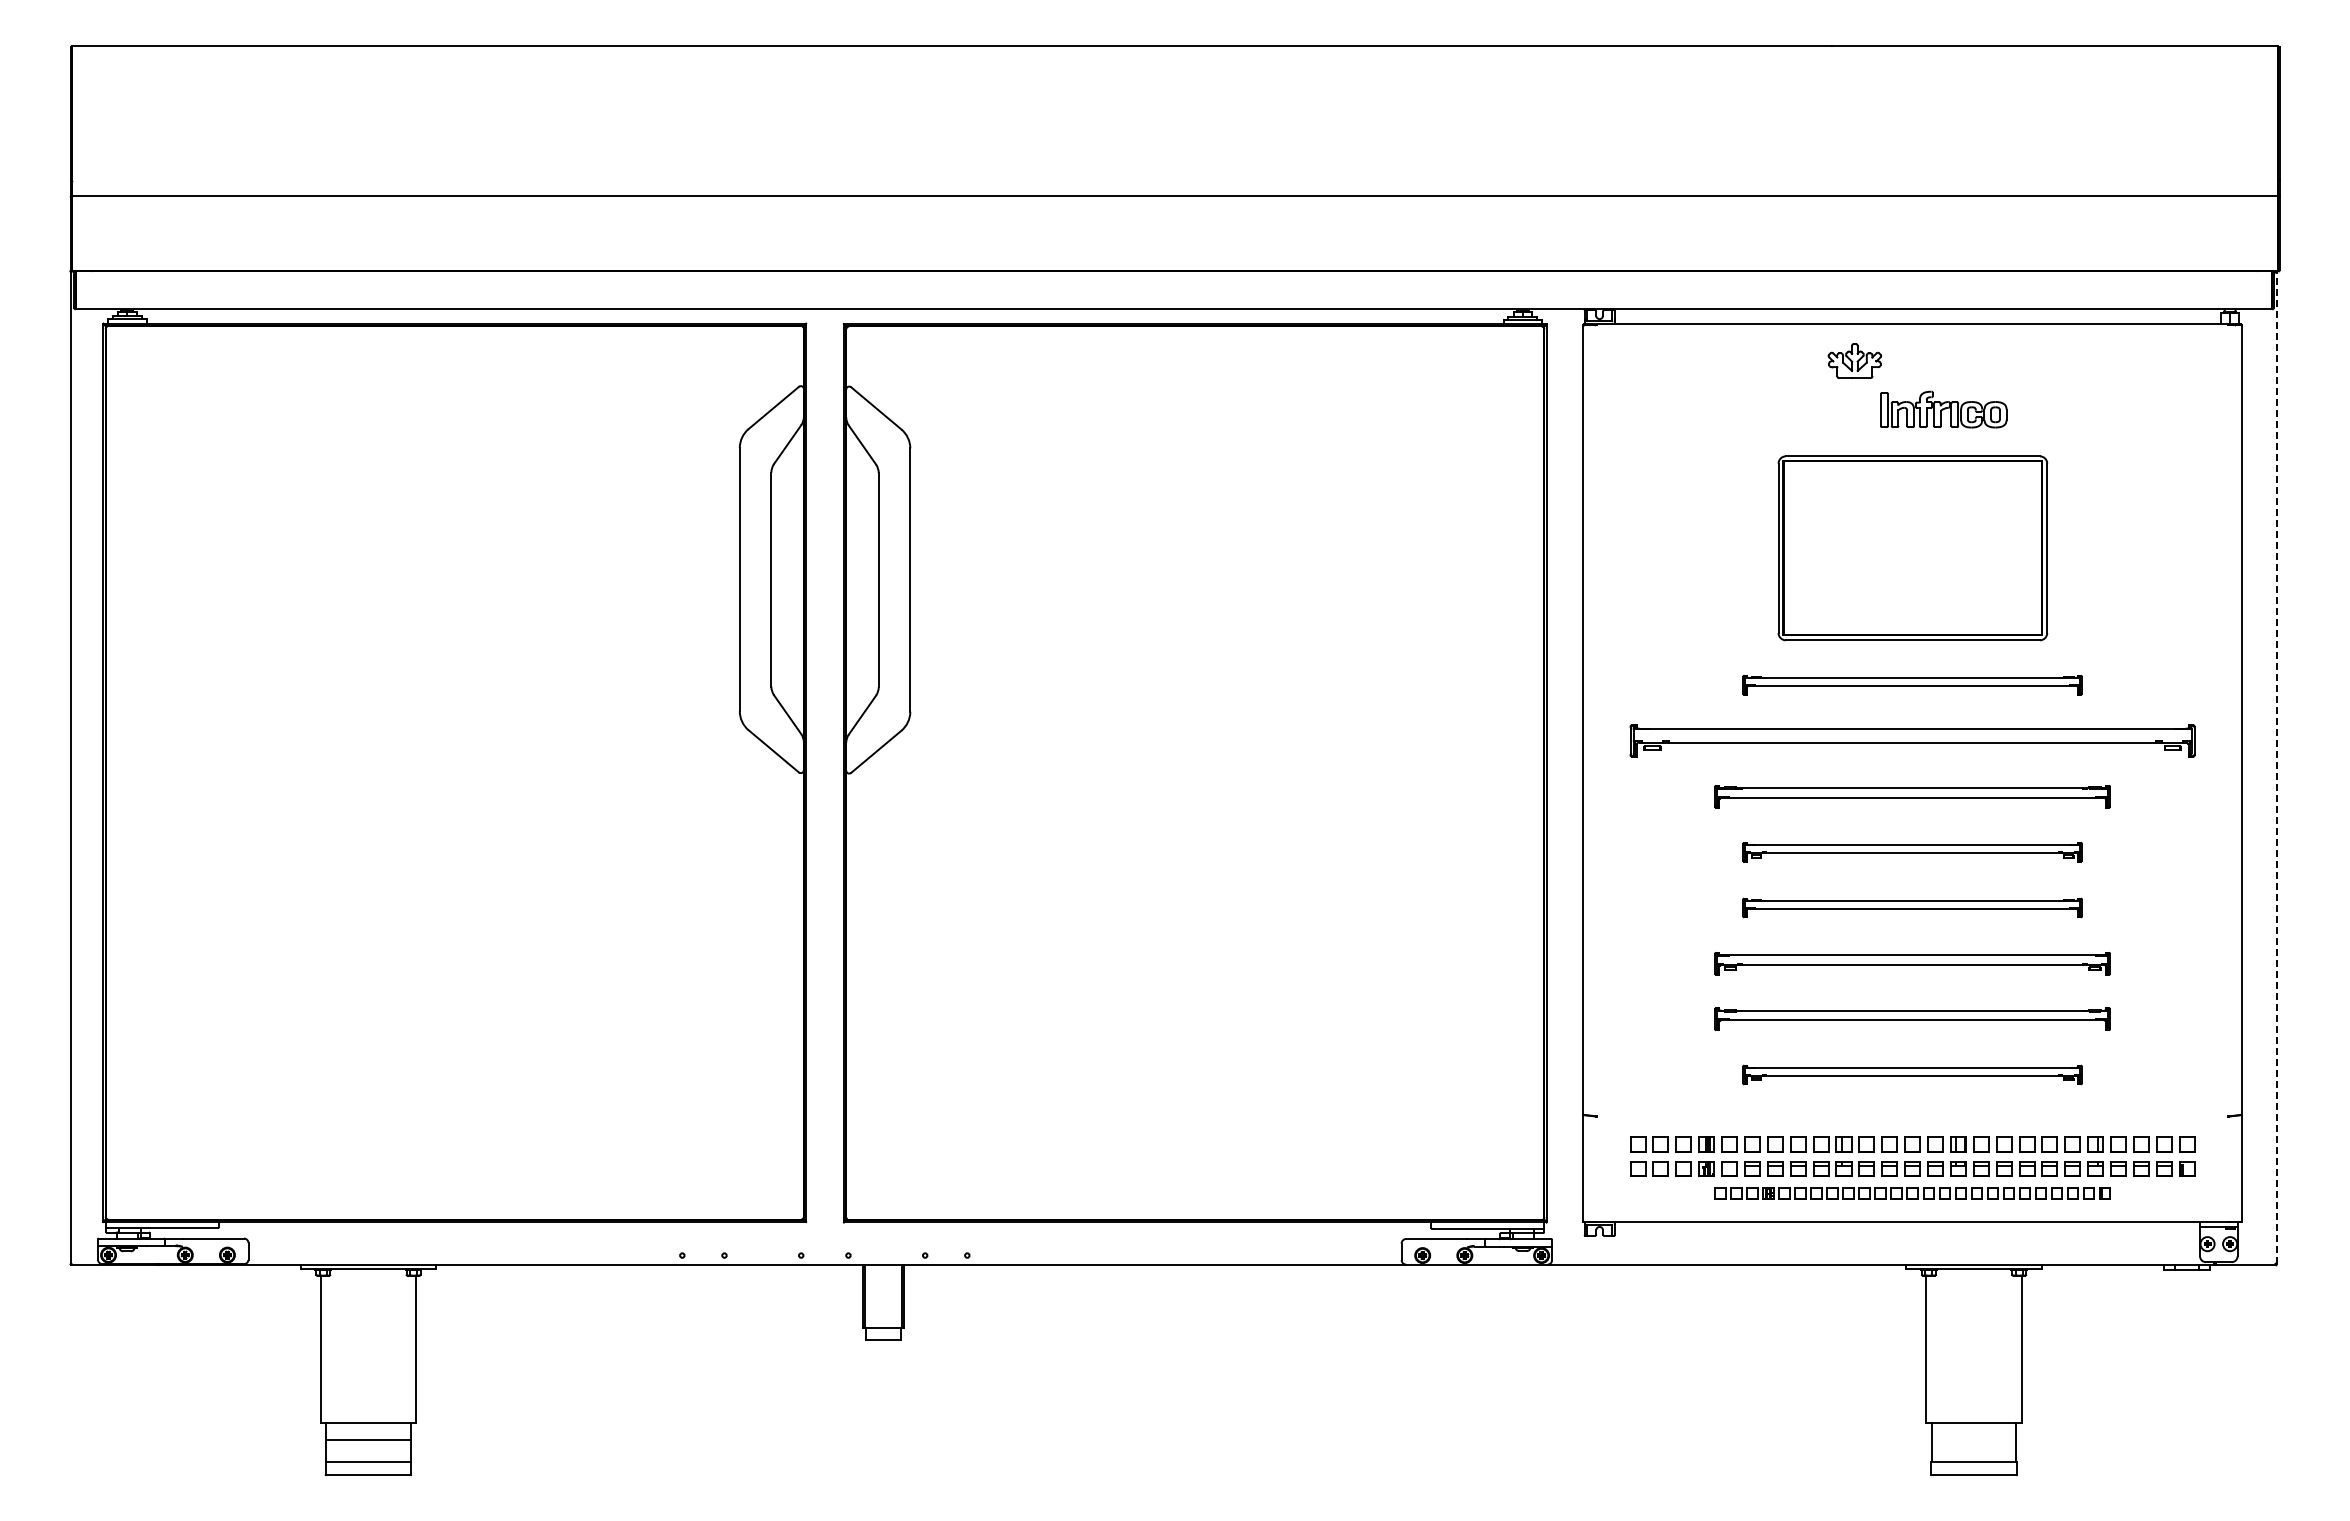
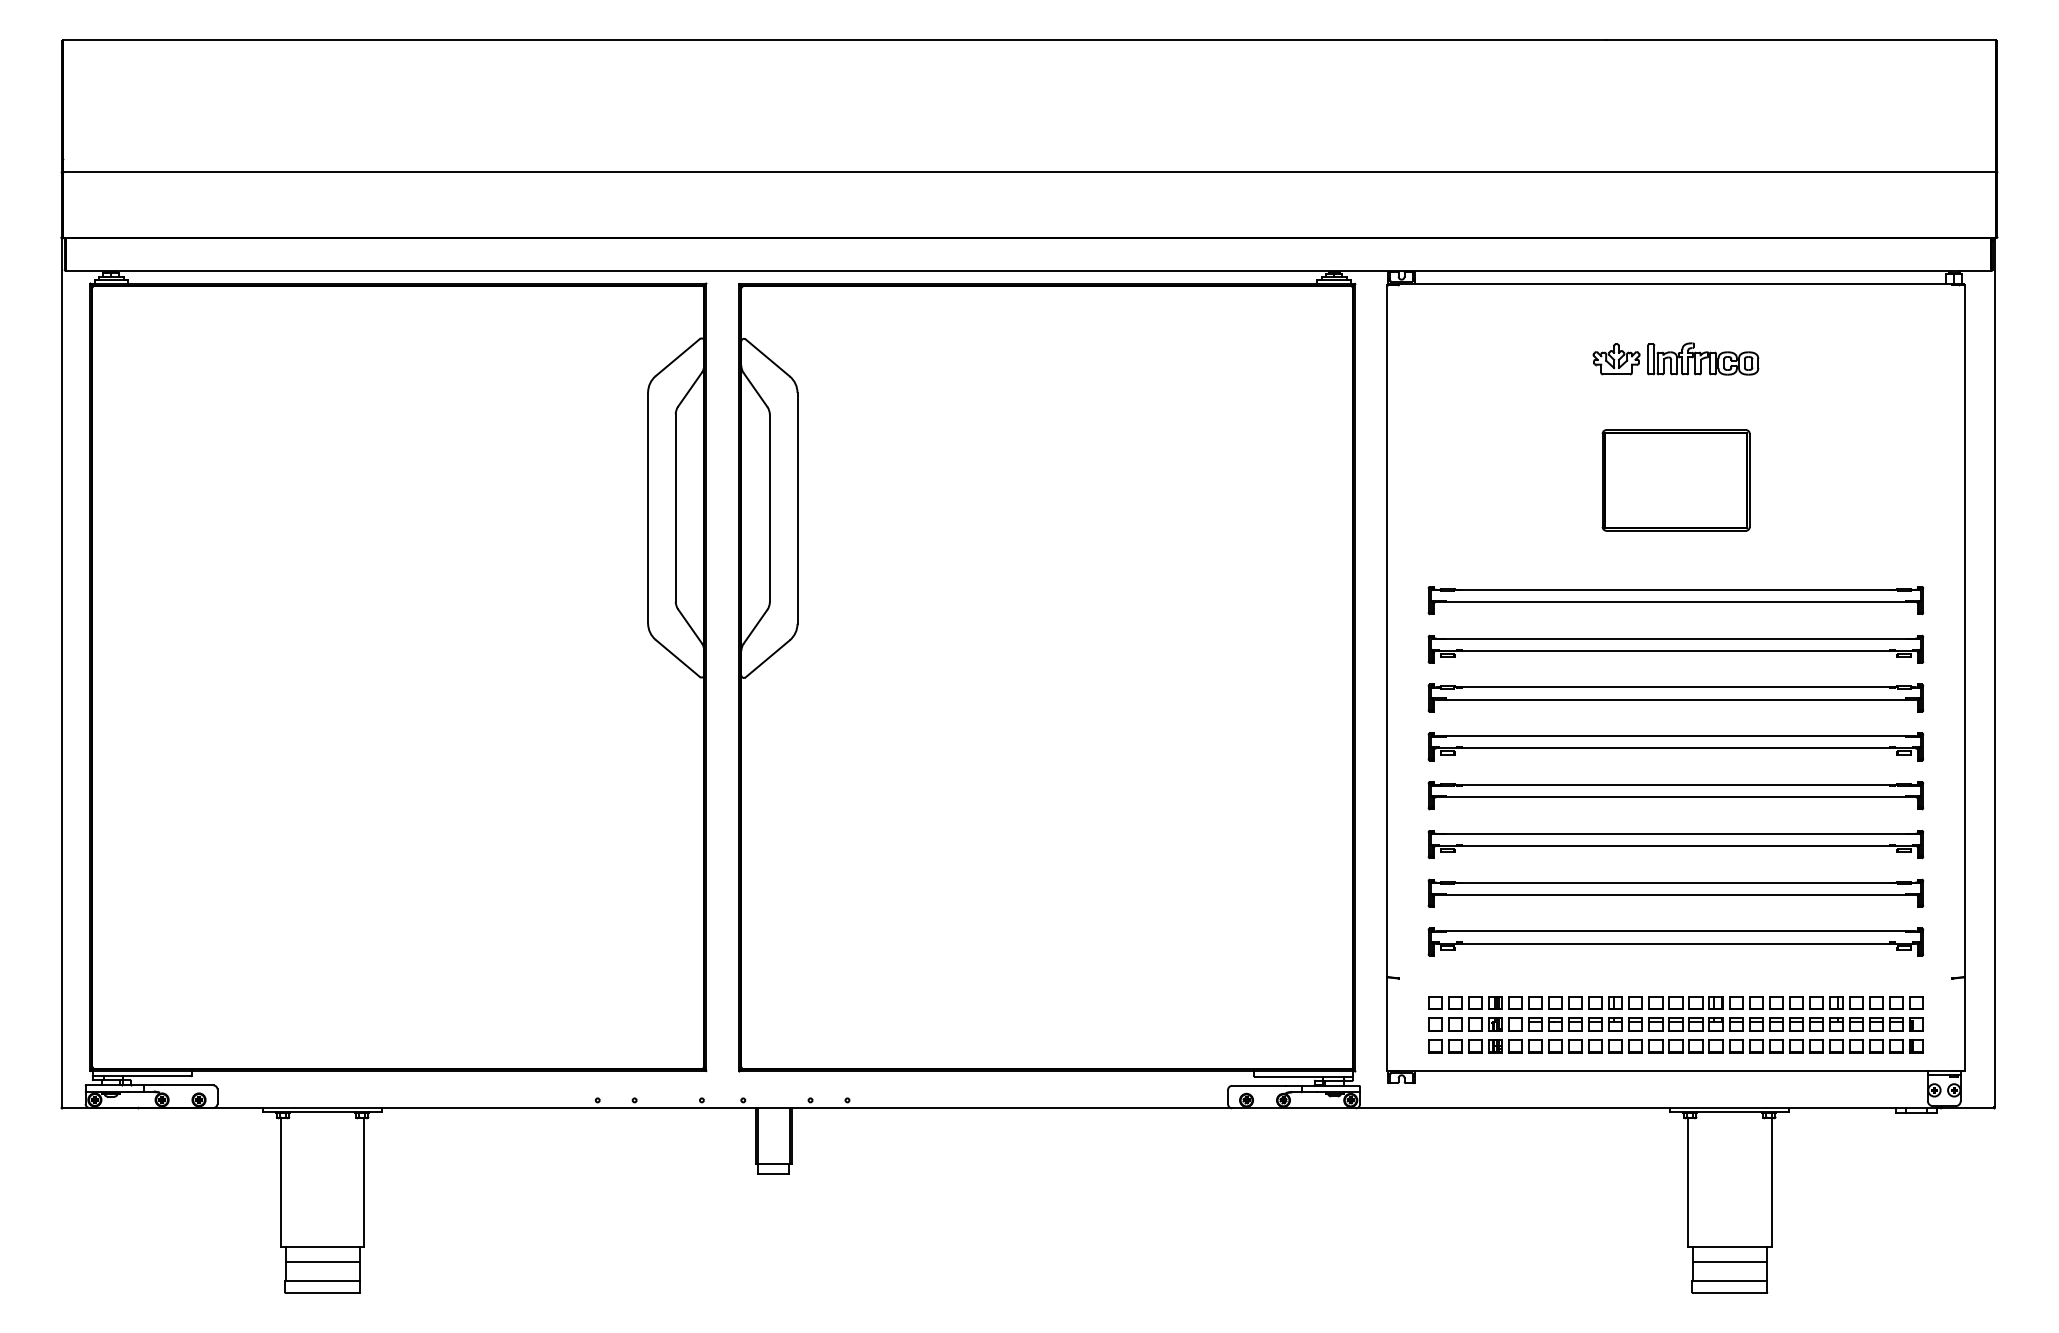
part: (1854, 360) -> (1616, 358), moved
part: (1912, 547) -> (1675, 479), size x0.62
part: (1912, 684) -> (1675, 599), size x1.67
line: (2276, 768) -> (1994, 673), dashed -> solid
part: (1912, 796) -> (1675, 698), size x1.43
part: (1912, 851) -> (1675, 746), size x1.67
part: (1912, 907) -> (1675, 795), size x1.67
part: (1912, 963) -> (1675, 844), size x1.43
part: (1912, 1018) -> (1675, 892), size x1.43
part: (1912, 1074) -> (1675, 941), size x1.67
part: (1912, 1193) -> (1675, 1045), size x1.43
line: (1973, 1439) -> (1729, 1261), added

